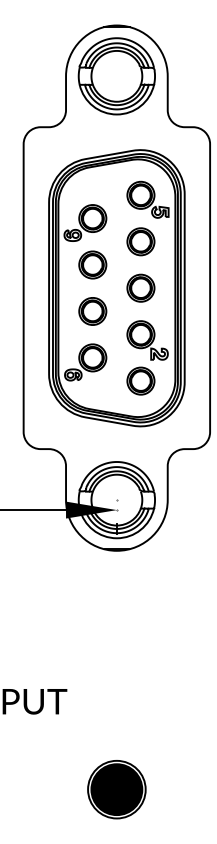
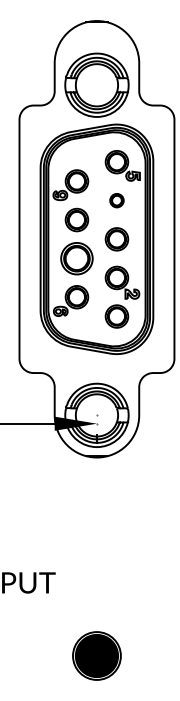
part: (116, 75) -> (96, 84), moved
part: (140, 241) -> (116, 200), size x0.6
part: (92, 311) -> (76, 258), size x1.4

